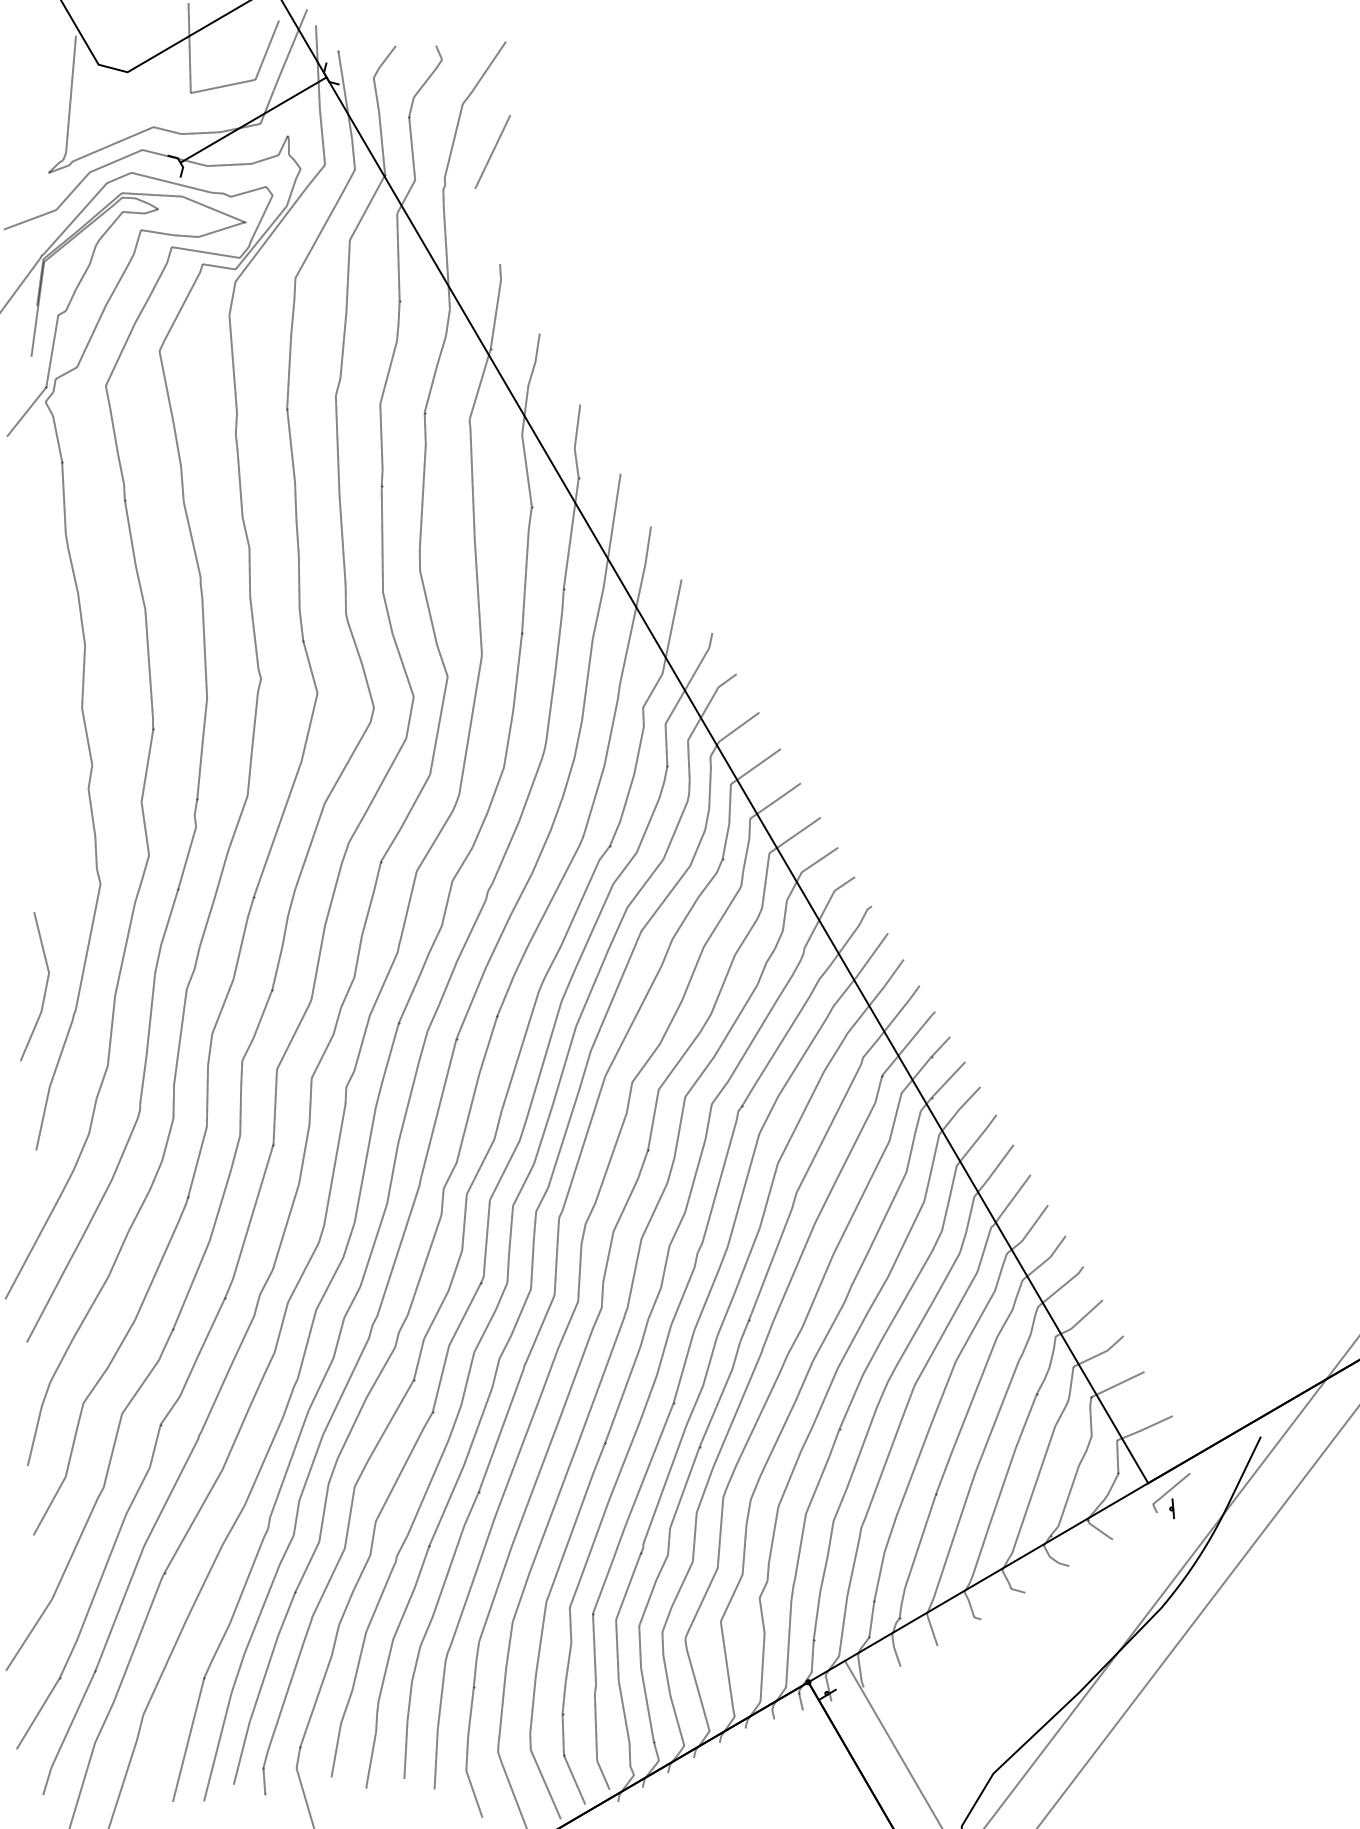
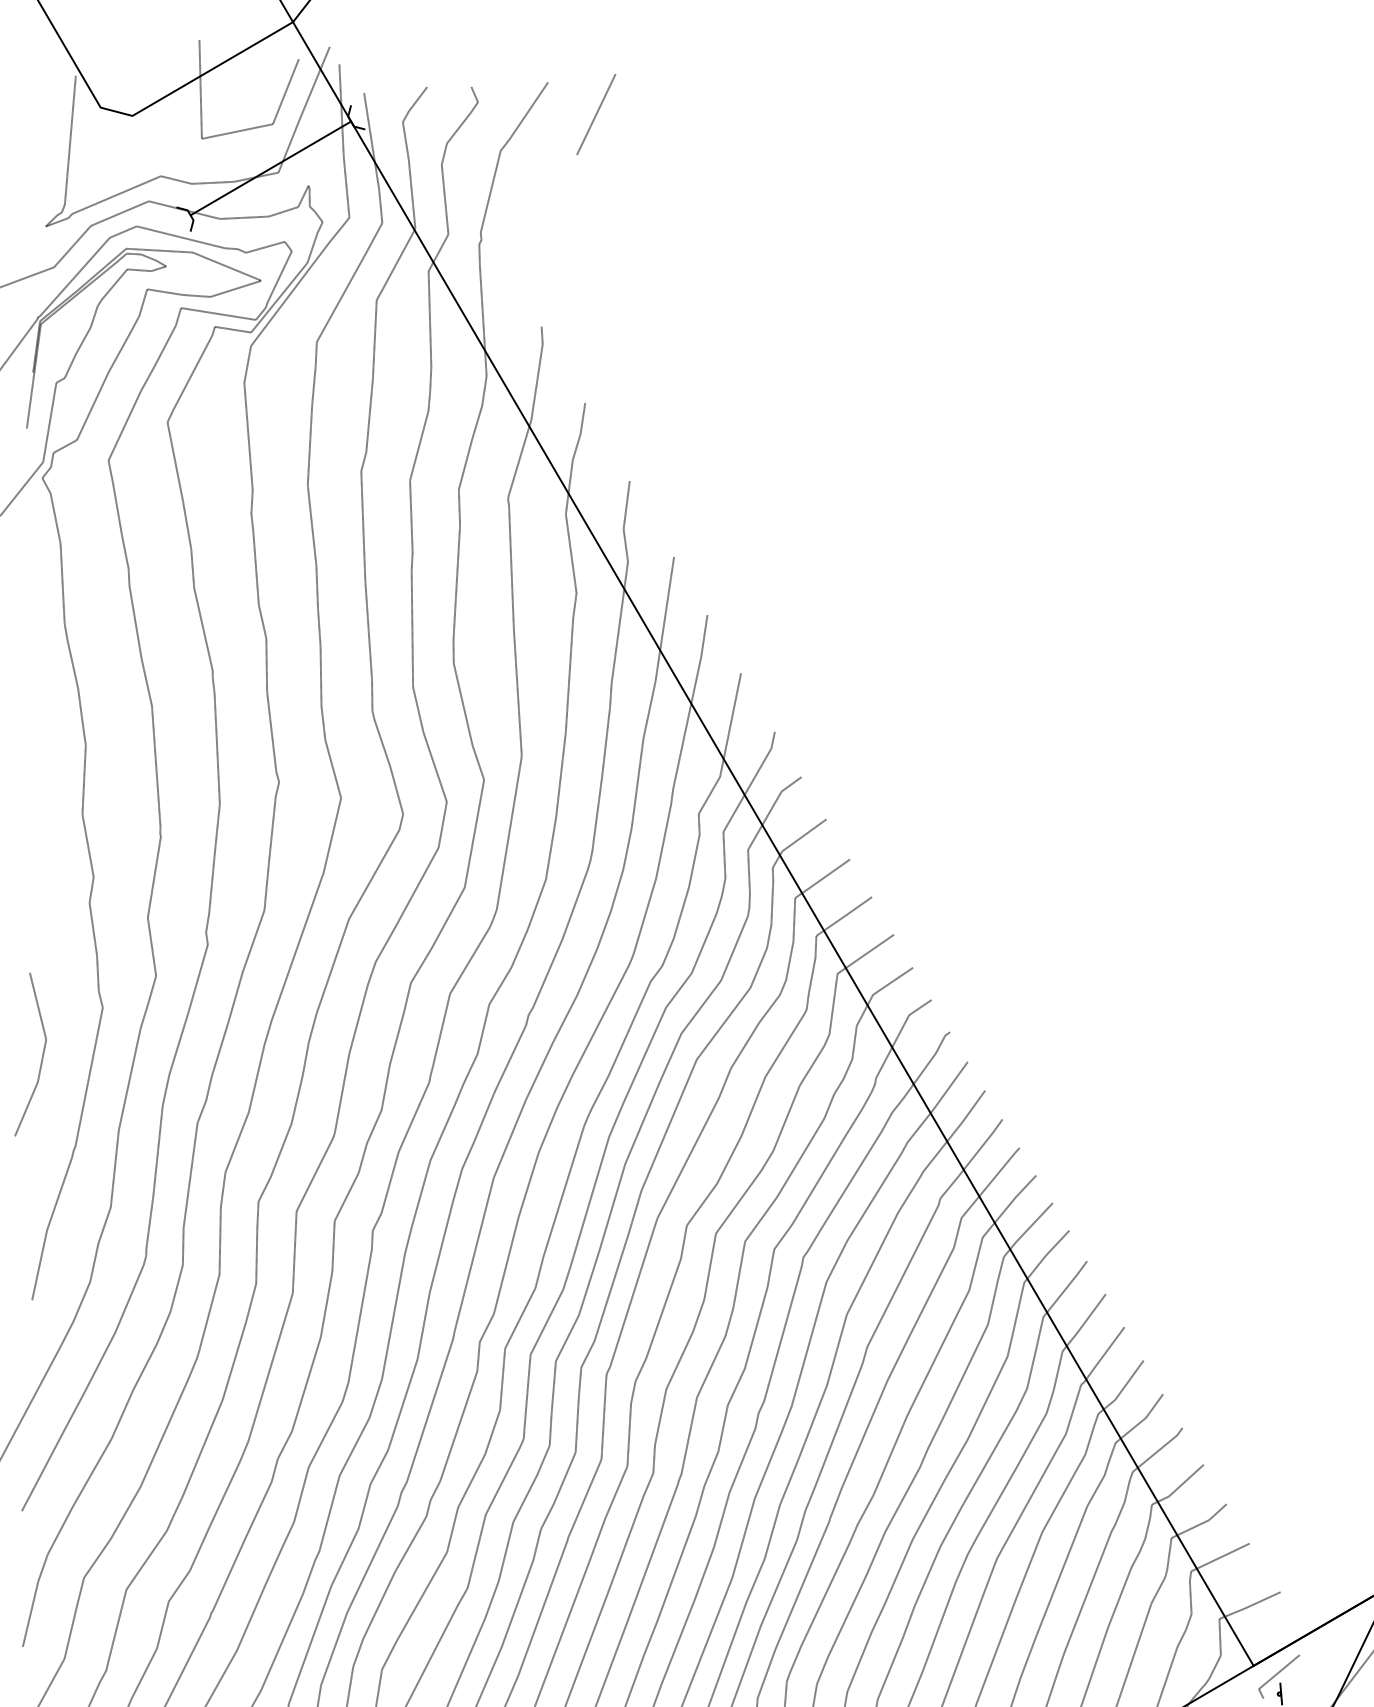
line: (492, 151) -> (595, 114), moved
line: (44, 990) -> (41, 1058), moved

